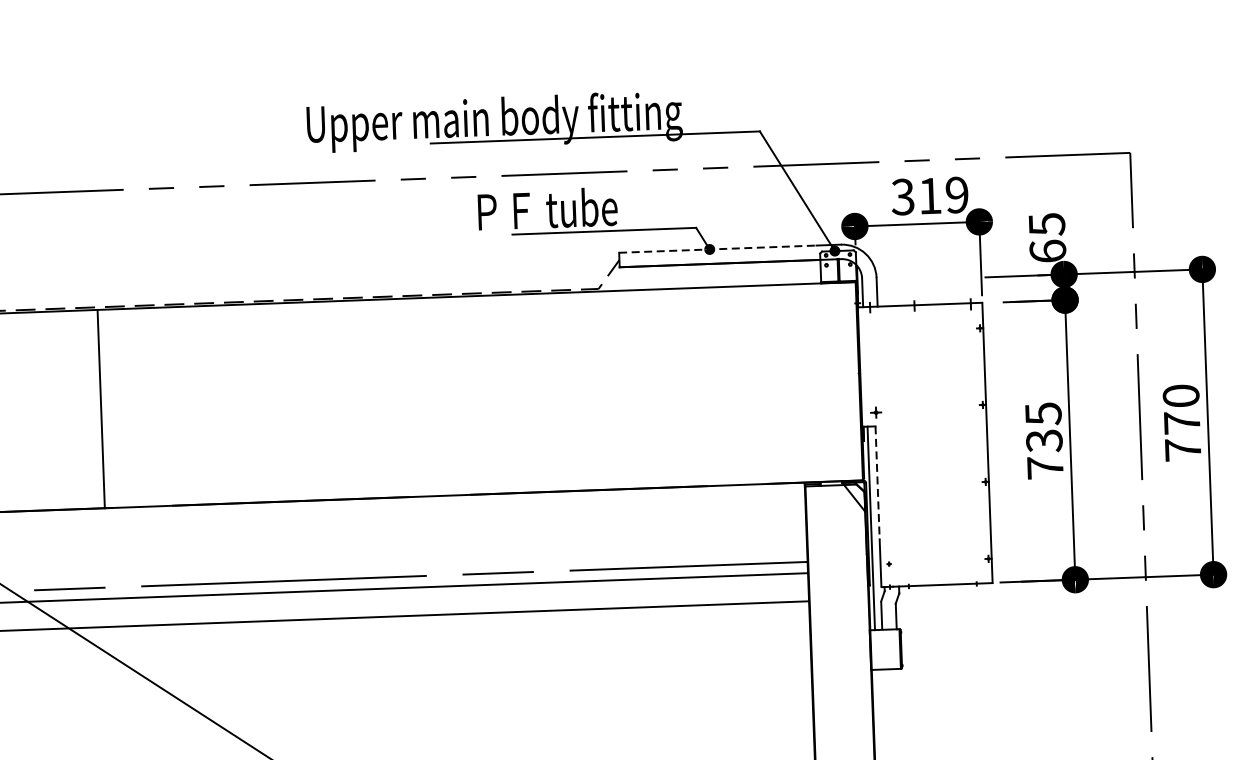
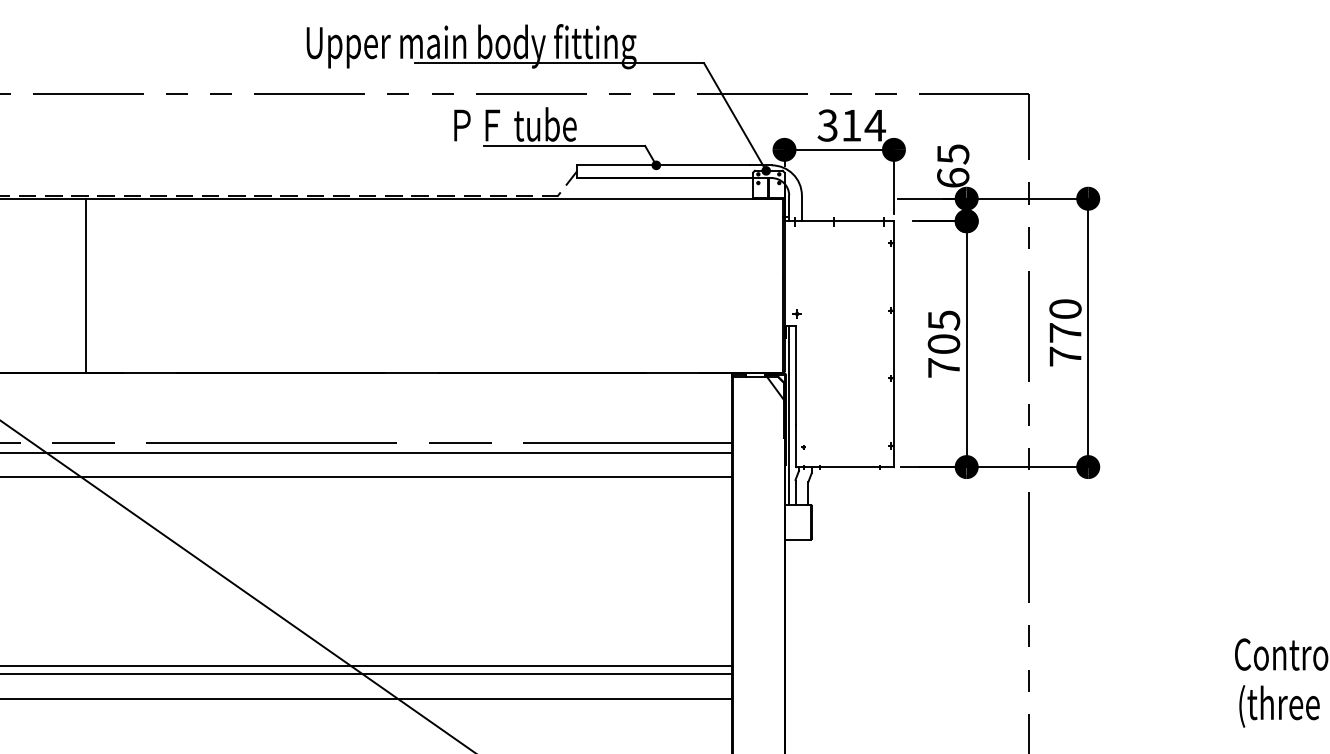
text: (956, 195) -> (874, 125), 319 -> 314
line: (717, 249) -> (663, 165), dashed -> solid
line: (100, 408) -> (85, 285), moved
text: (1043, 441) -> (943, 344), 735 -> 705
line: (877, 482) -> (796, 375), dashed -> solid

